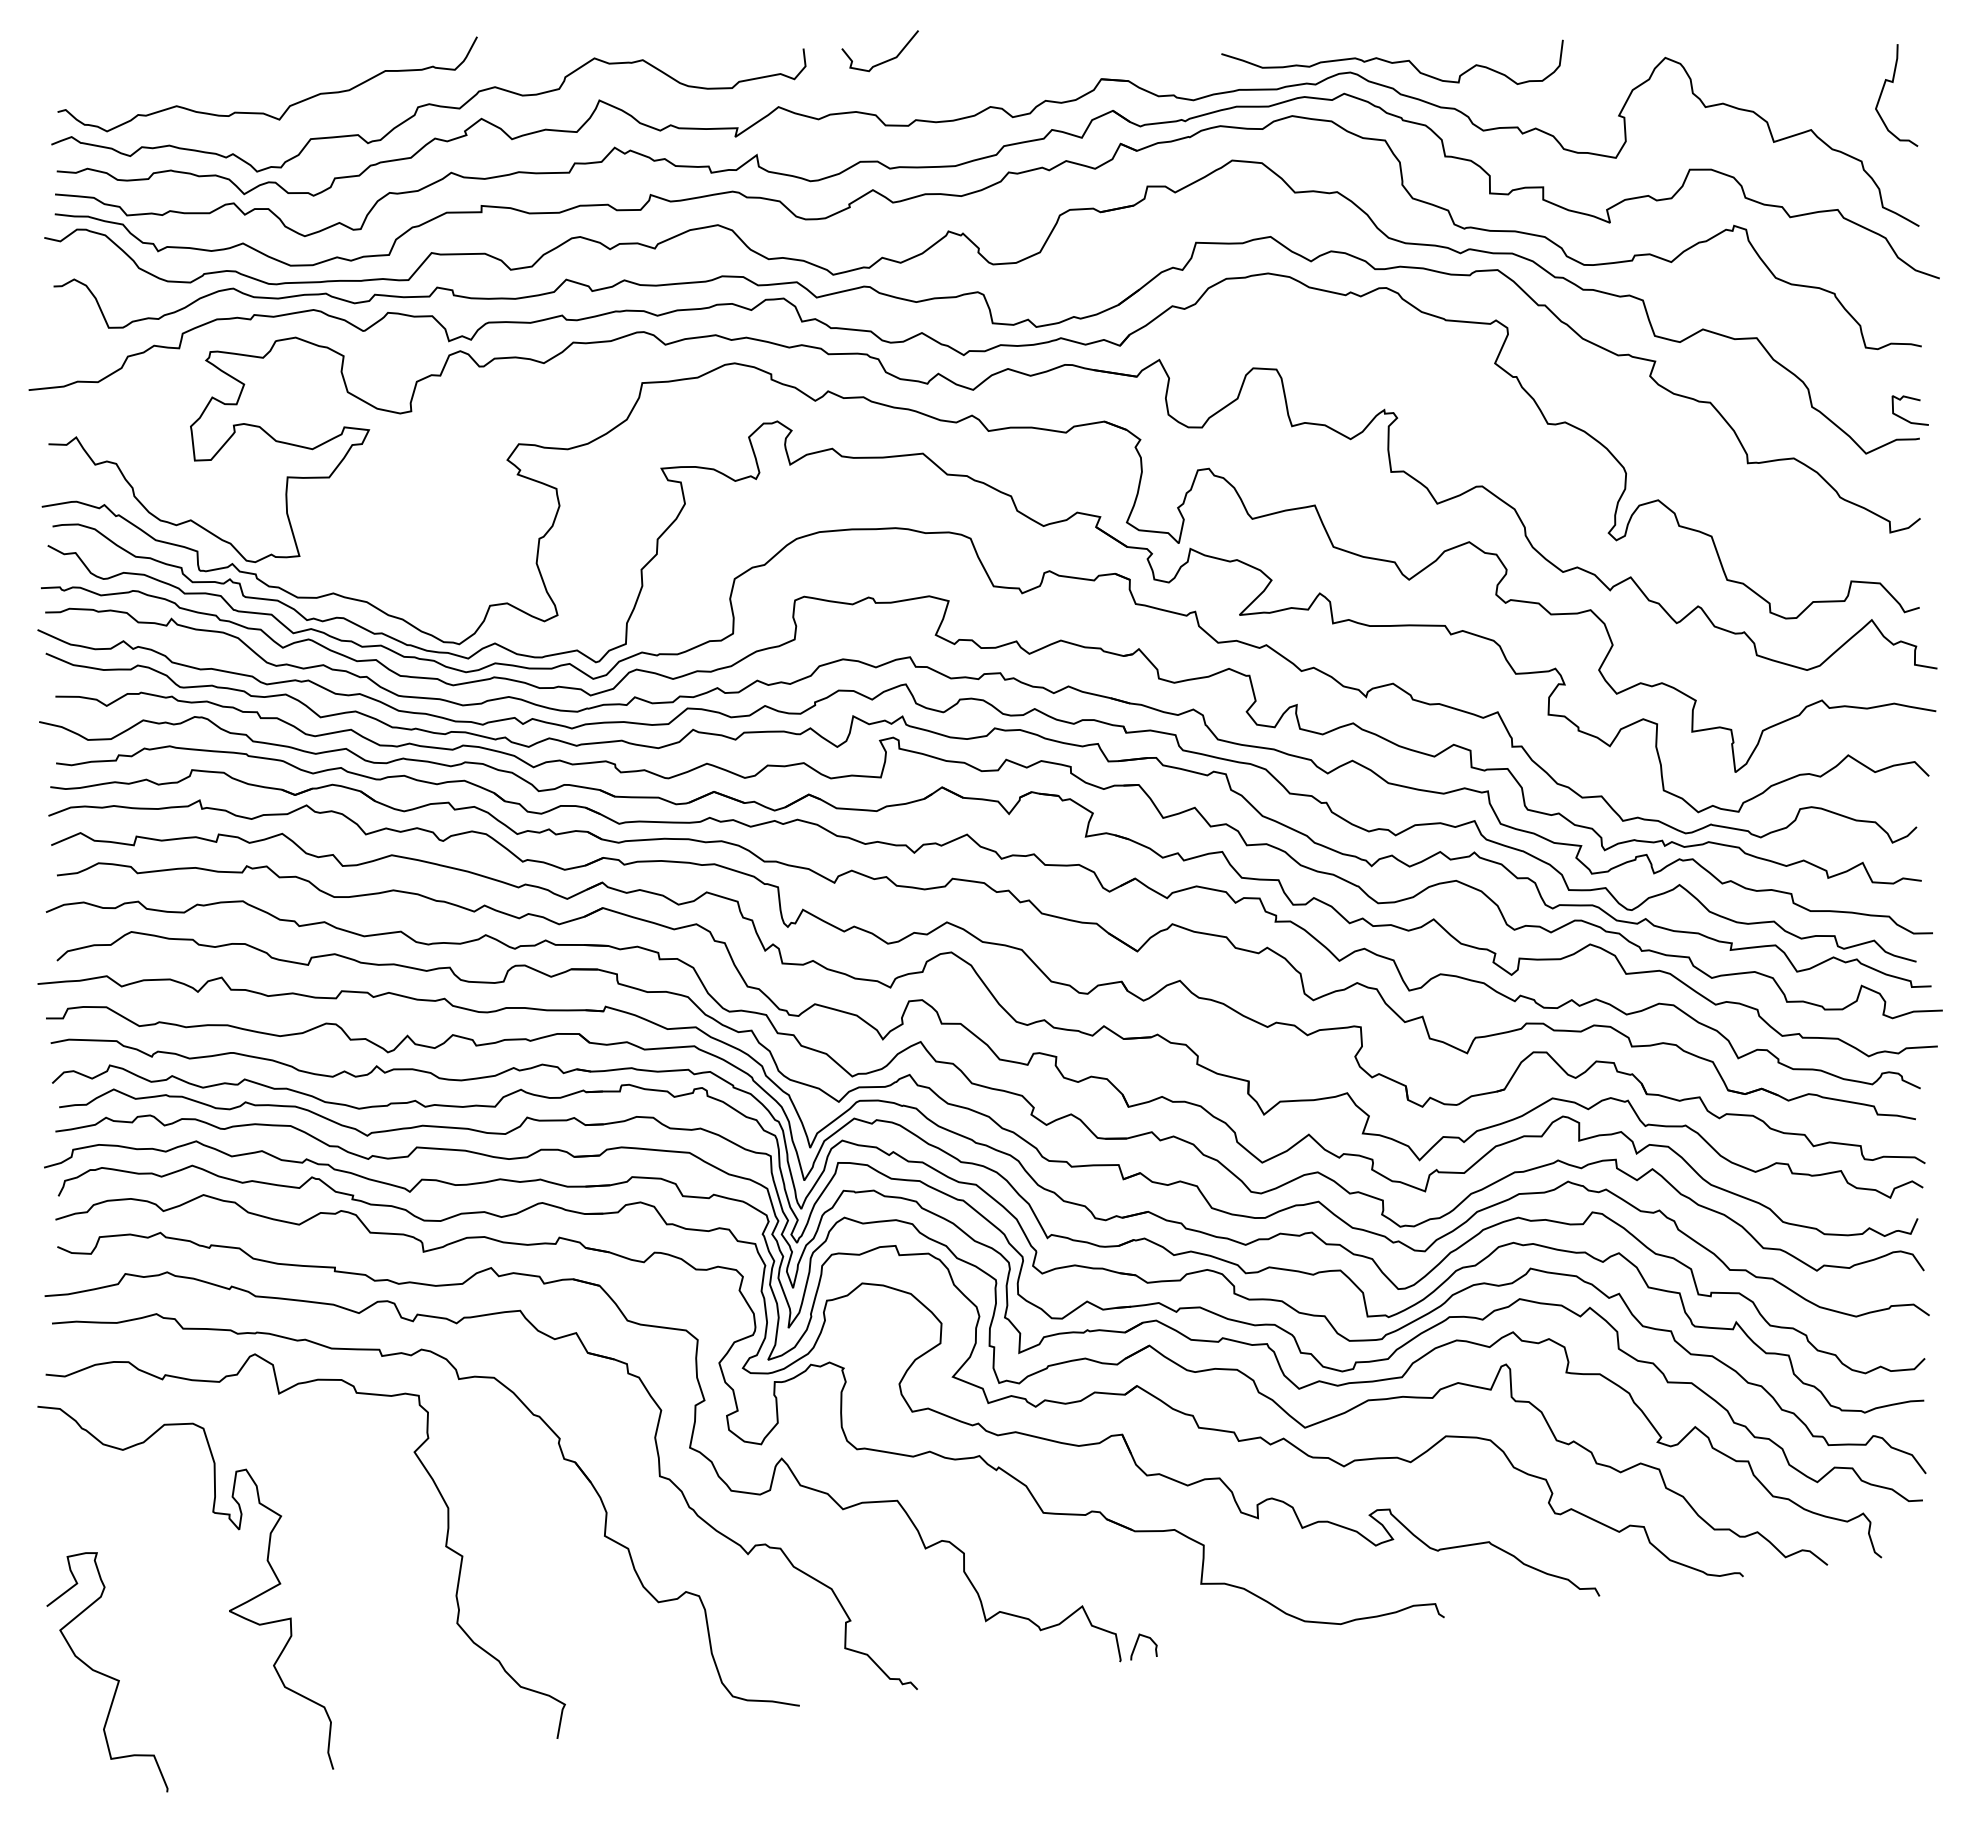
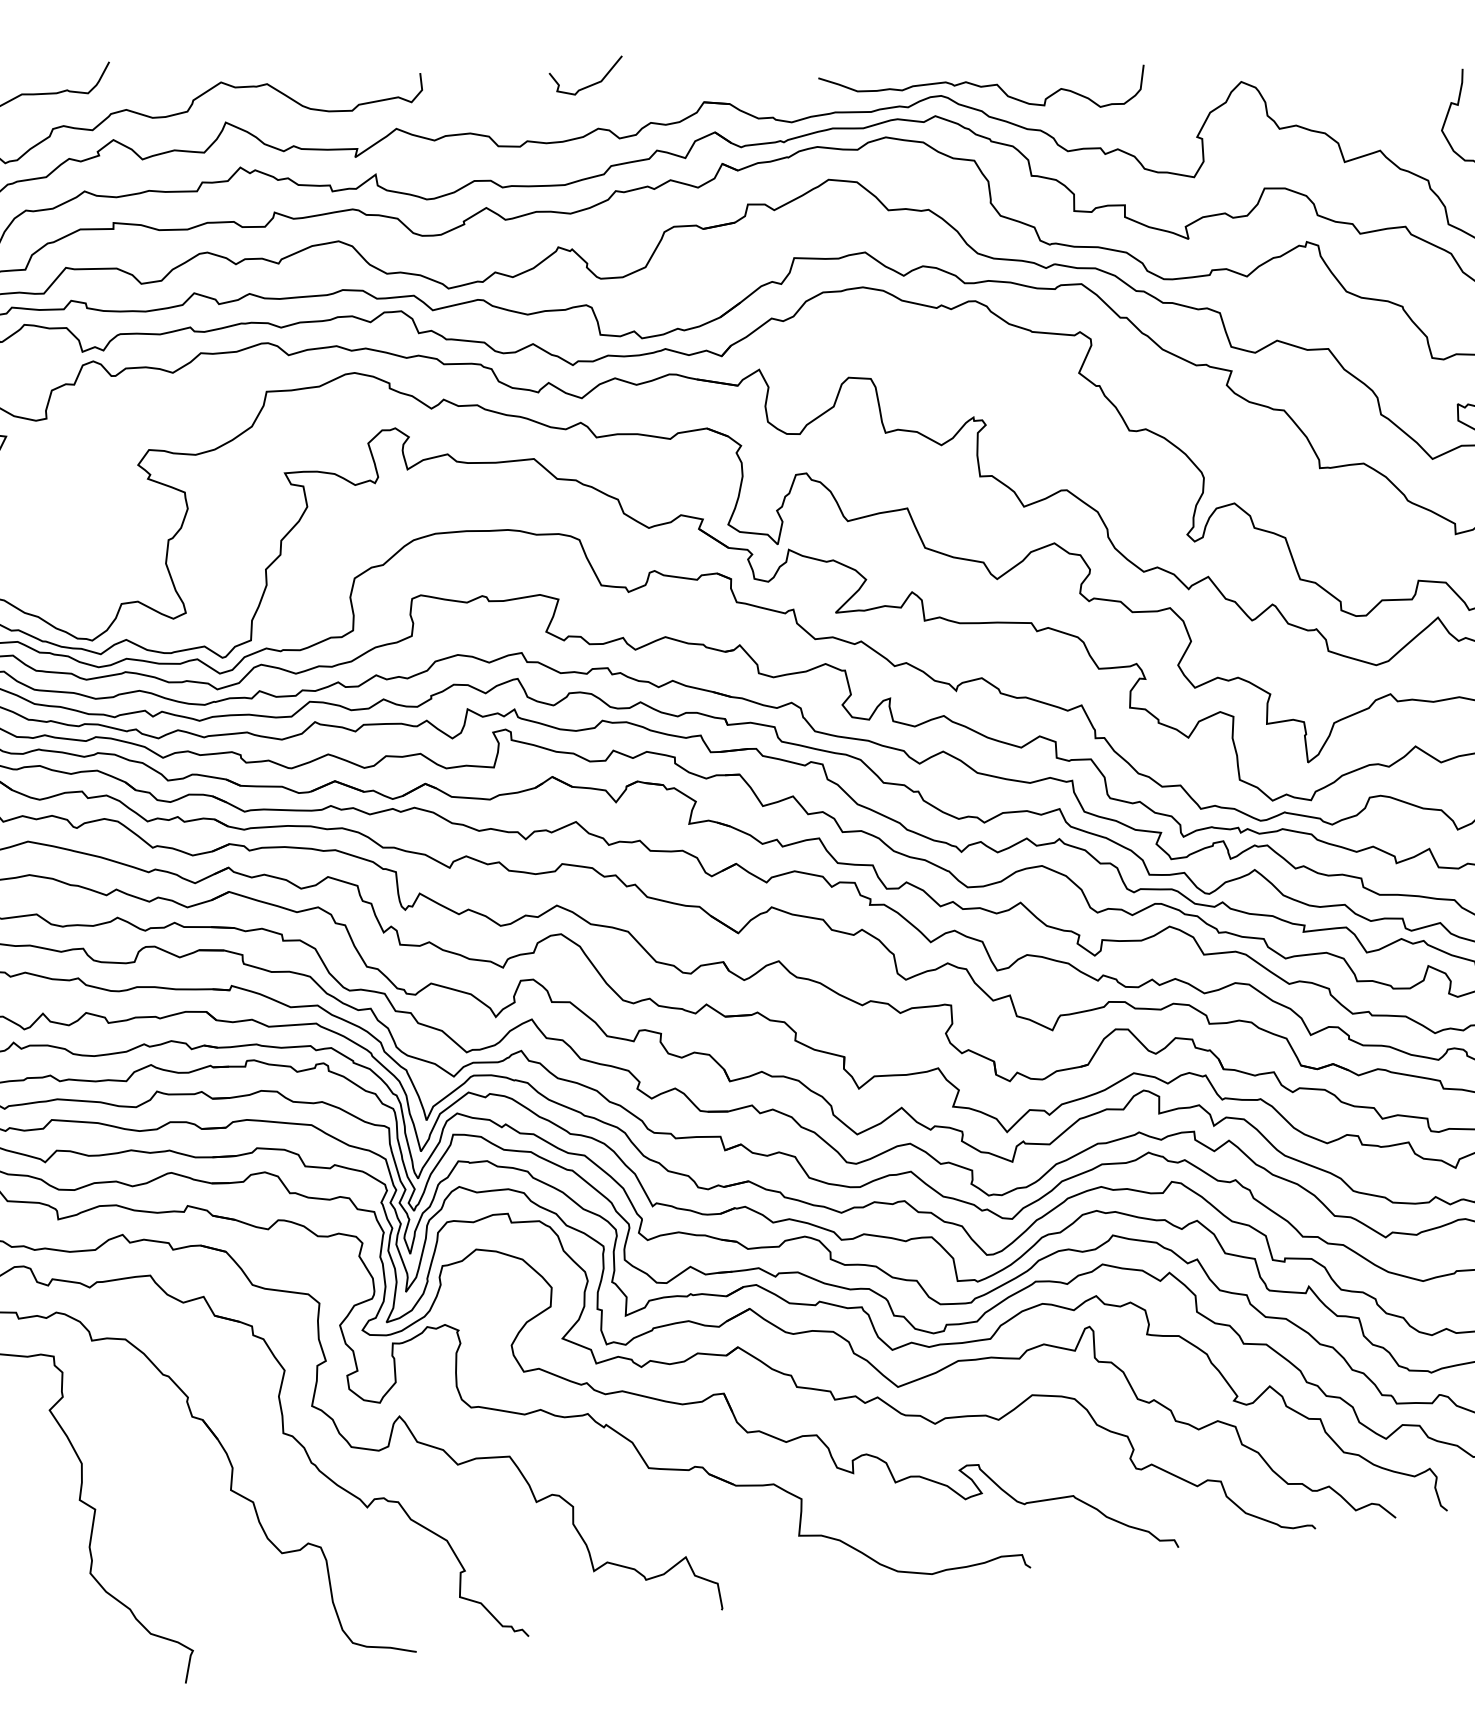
curve: (883, 61) -> (588, 85), moved
curve: (1137, 1643) -> (738, 1592), removed

